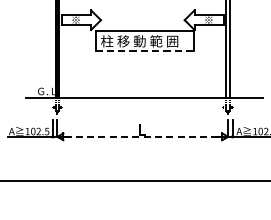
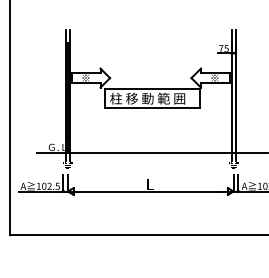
line: (144, 51) -> (152, 108), dashed -> solid
line: (143, 136) -> (151, 191), dashed -> solid

